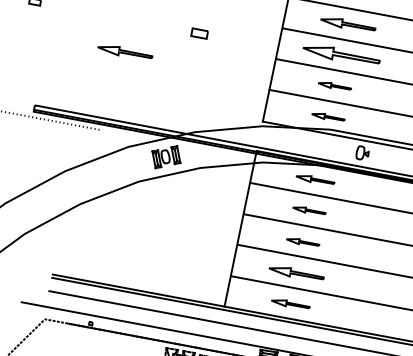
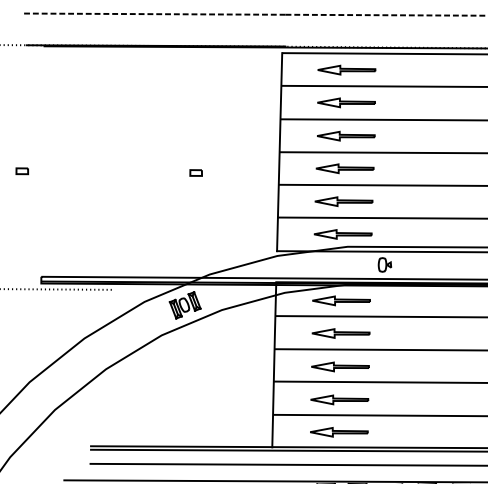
part: (199, 33) -> (195, 172), size x0.71
part: (125, 51) -> (123, 205), removed
part: (341, 54) -> (344, 168), size x0.71
part: (334, 86) -> (343, 201), size x1.67
part: (327, 117) -> (342, 234), size x1.67
part: (315, 179) -> (341, 300), size x1.43
part: (308, 210) -> (340, 333), size x1.67
part: (303, 241) -> (340, 366), size x1.67
part: (290, 304) -> (339, 432), size x1.43

